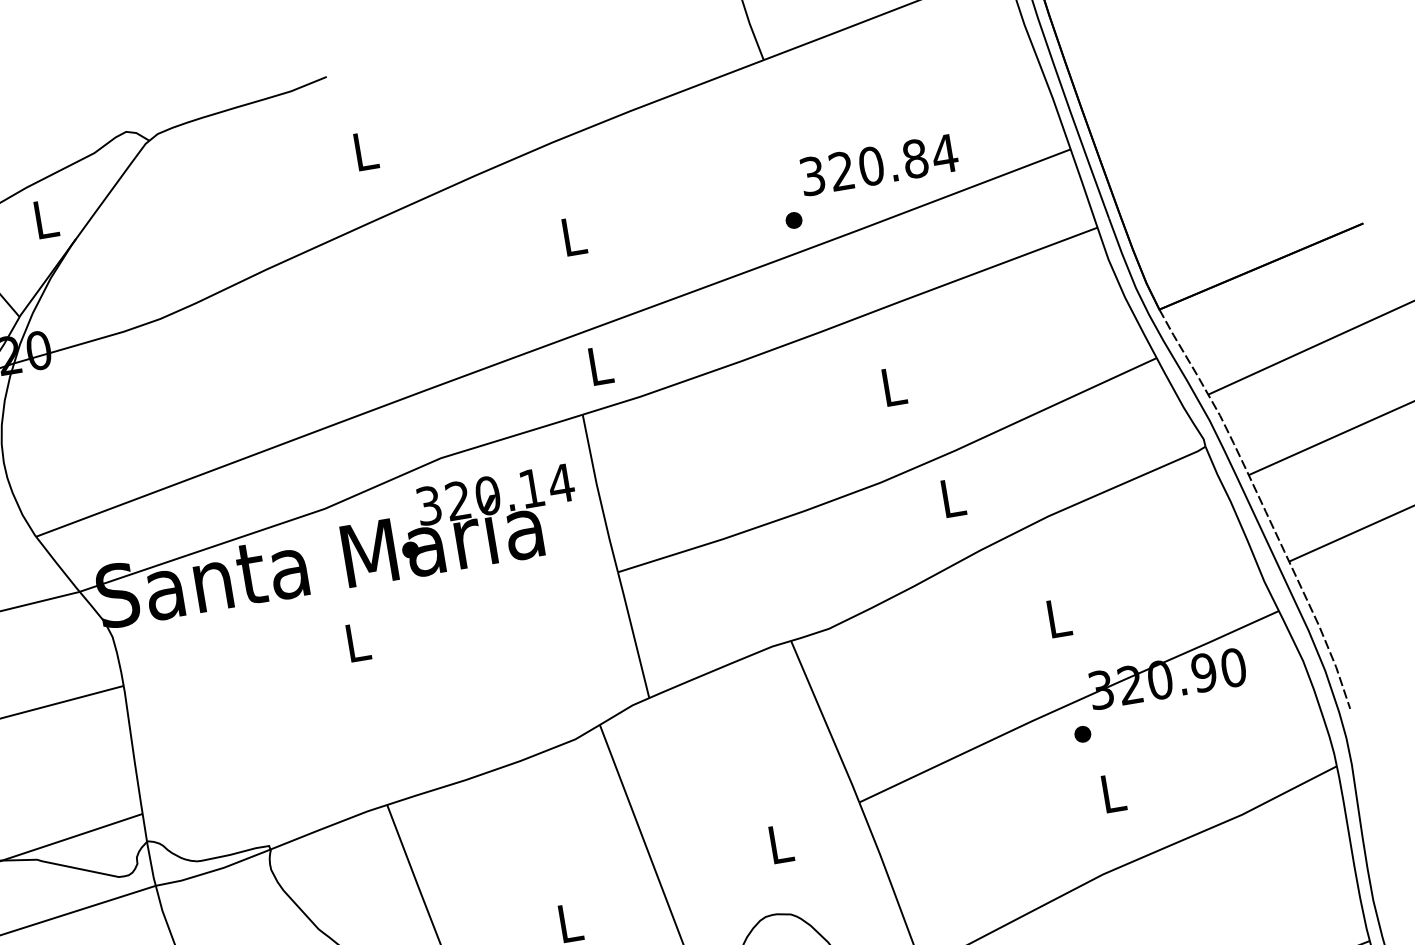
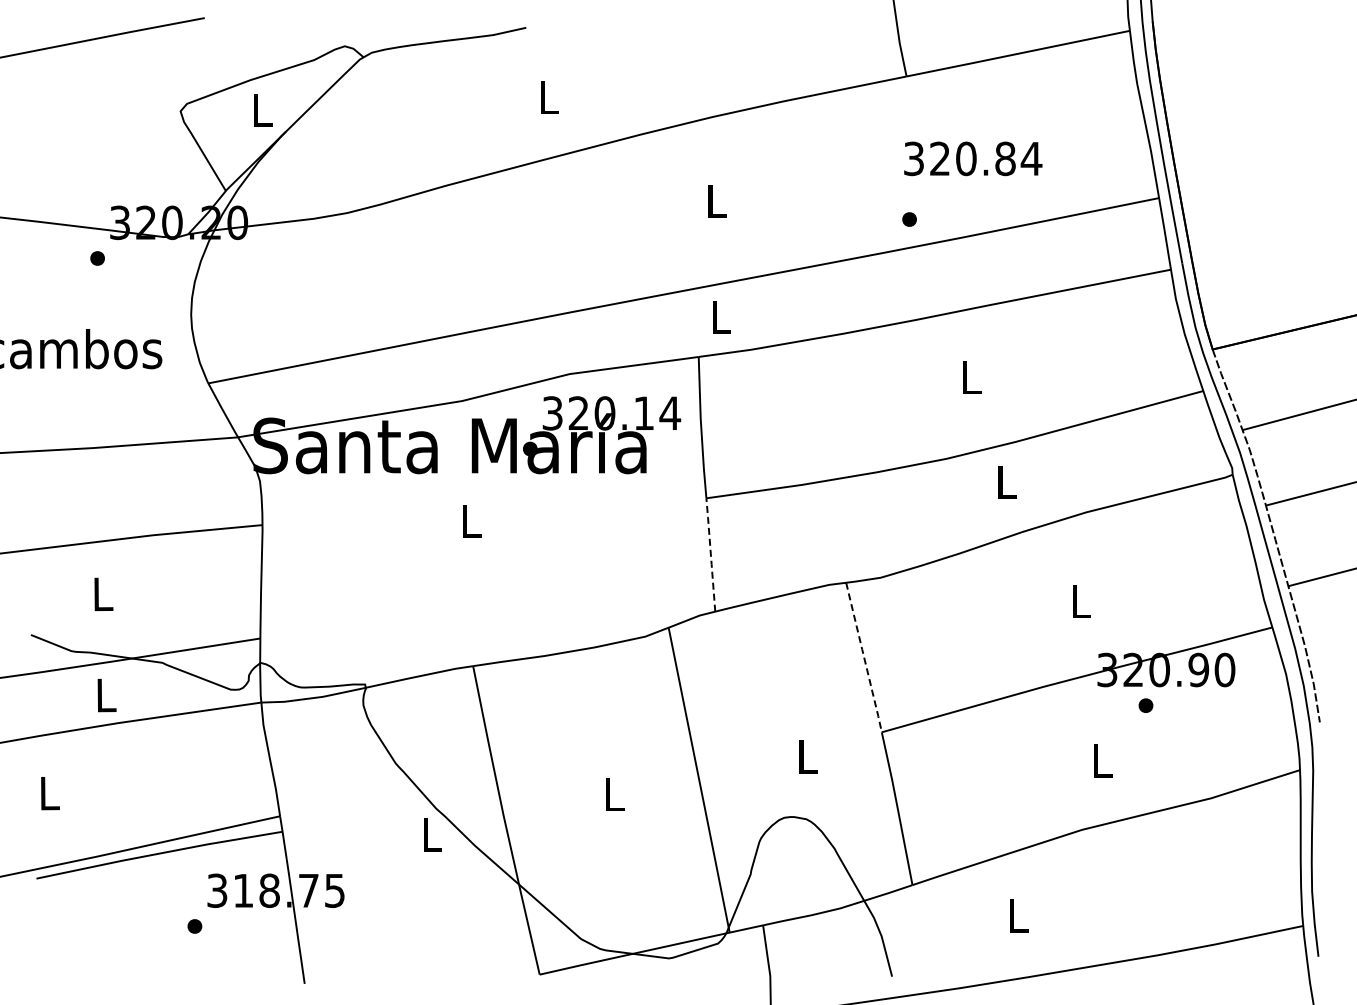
text: (879, 164) -> (973, 158), moved
line: (633, 634) -> (710, 554), solid -> dashed
line: (825, 722) -> (864, 658), solid -> dashed
part: (1082, 734) -> (1145, 705), moved

